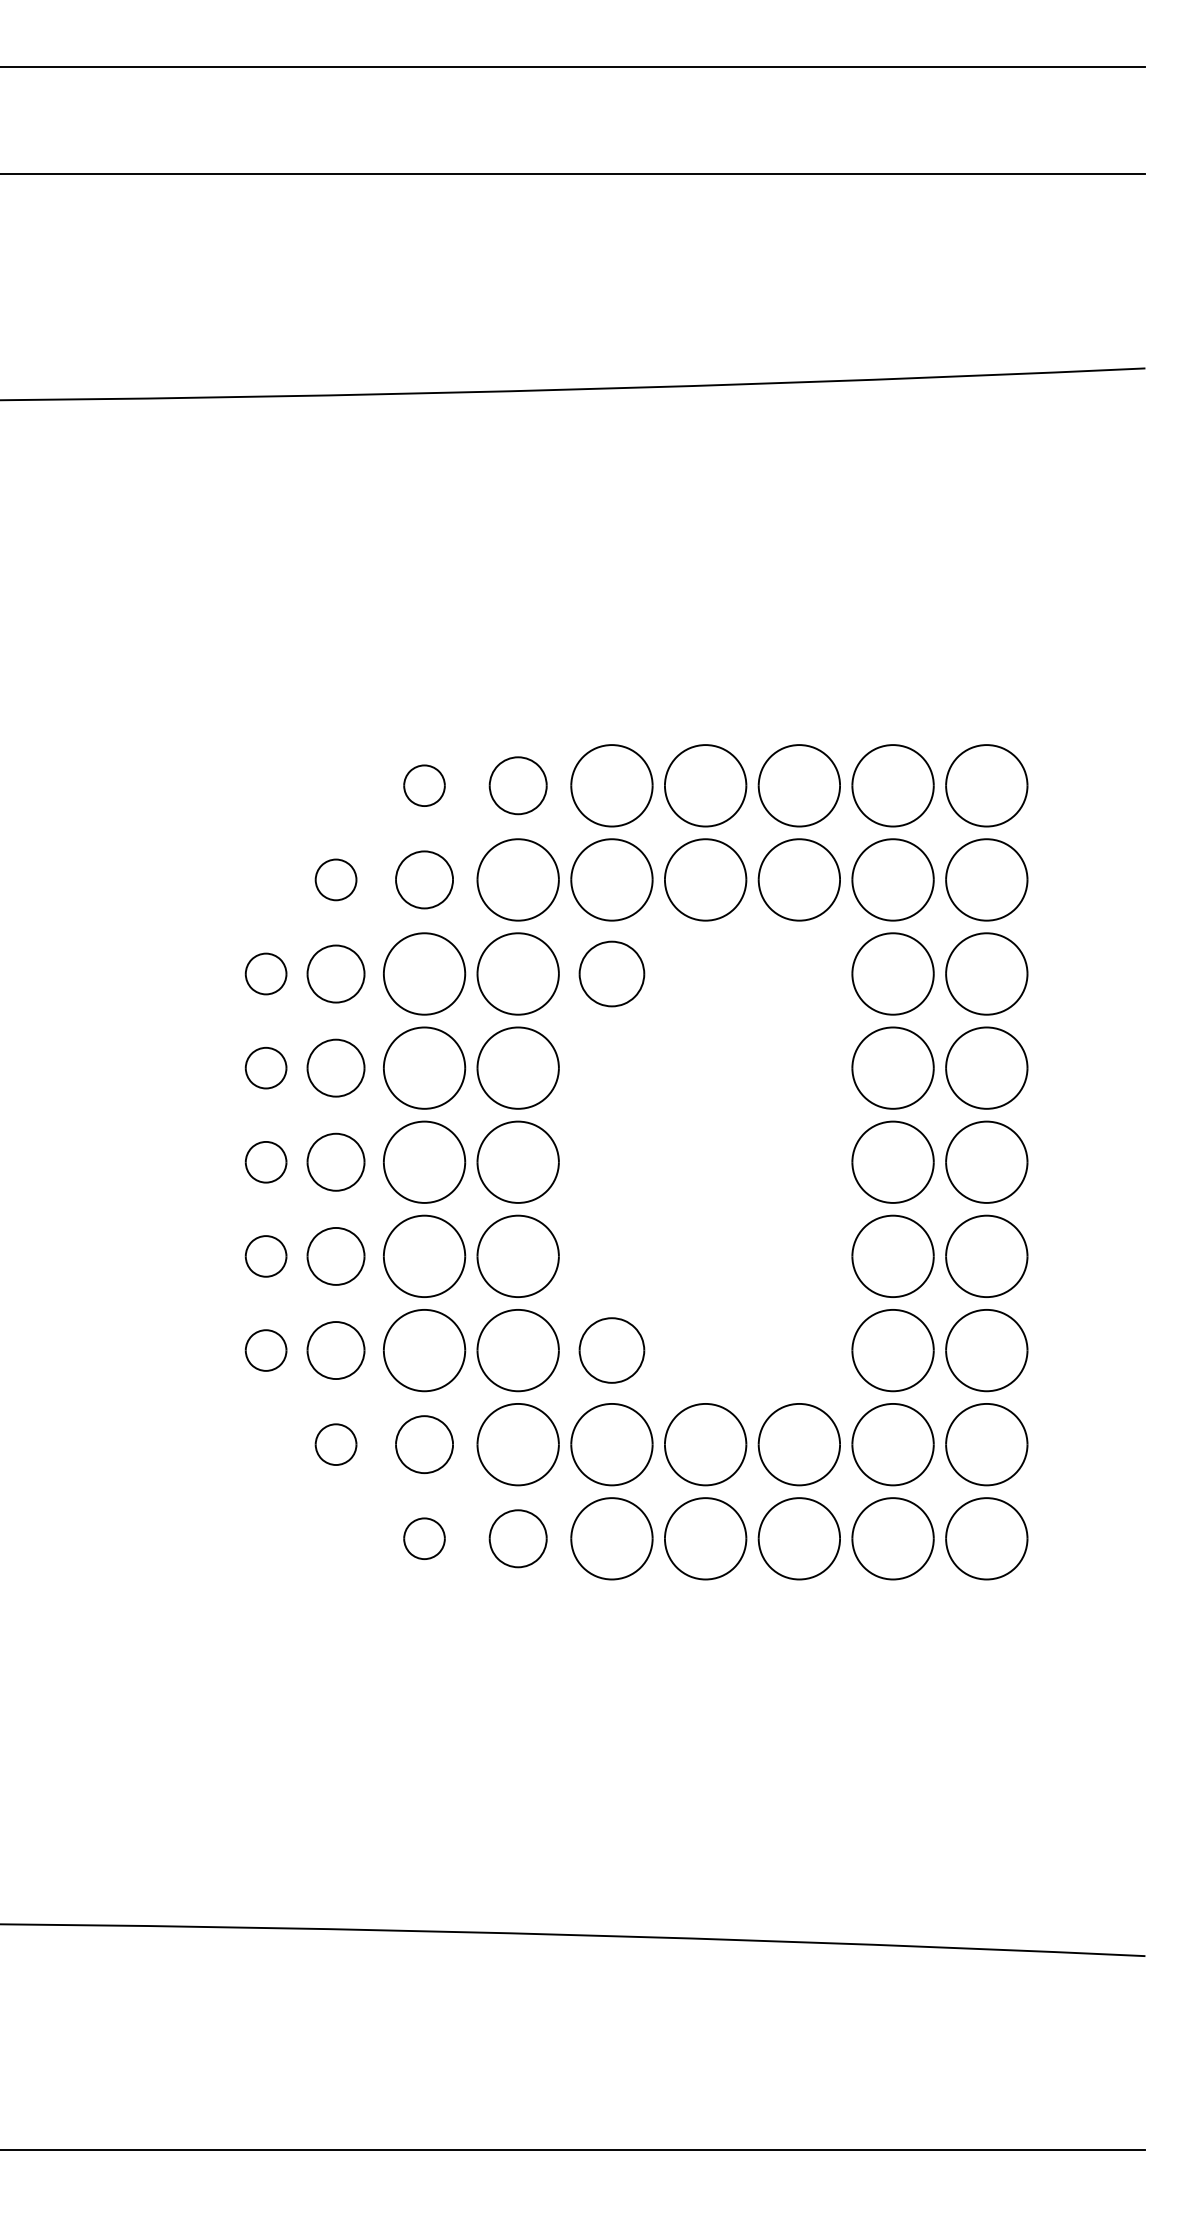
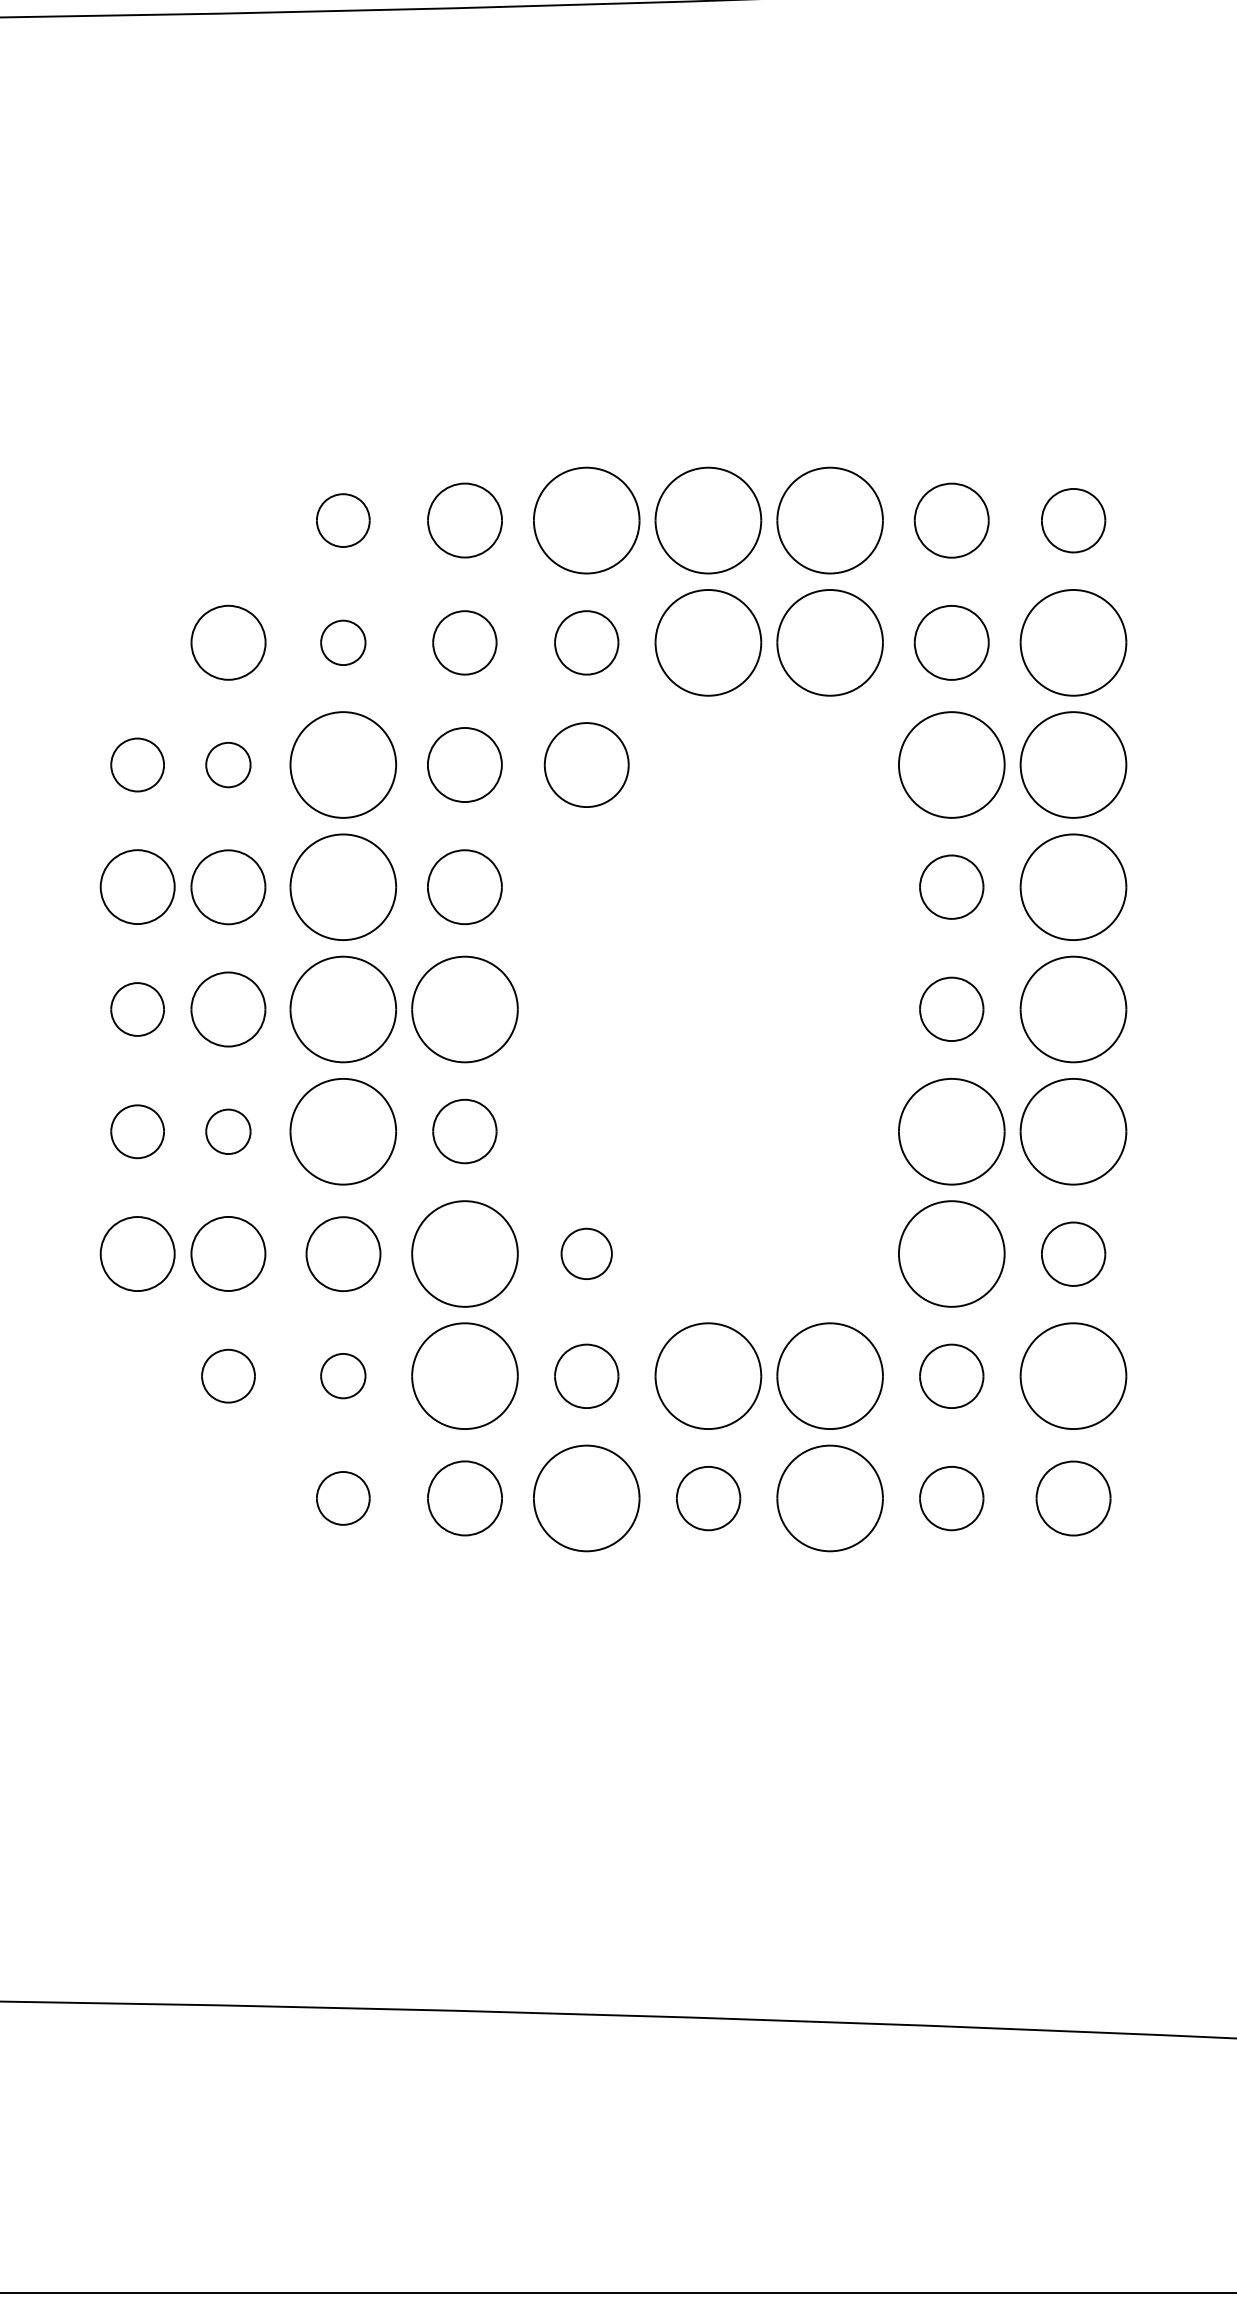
part: (892, 785) -> (951, 520), size x0.7
part: (986, 785) -> (1073, 520), size x0.6
part: (335, 879) -> (227, 642), size x1.4
part: (424, 879) -> (343, 642), size x0.6
part: (517, 879) -> (464, 642), size x0.6
part: (611, 879) -> (586, 642), size x0.6
part: (892, 879) -> (951, 642), size x0.7
part: (335, 973) -> (227, 764), size x0.6
part: (517, 973) -> (464, 764), size x0.7
part: (517, 1067) -> (464, 886), size x0.7
part: (892, 1067) -> (951, 886), size x0.6
part: (265, 1068) -> (136, 887), size x1.4
part: (892, 1161) -> (951, 1008), size x0.6
part: (517, 1255) -> (464, 1130), size x0.6
part: (335, 1256) -> (227, 1131), size x0.6
part: (265, 1350) -> (136, 1253), size x1.4
part: (424, 1350) -> (343, 1253), size x0.7
part: (611, 1350) -> (586, 1253), size x0.6
part: (986, 1350) -> (1073, 1253), size x0.6
part: (424, 1444) -> (343, 1376), size x0.6
part: (611, 1444) -> (586, 1376), size x0.6
part: (892, 1444) -> (951, 1376), size x0.6
part: (705, 1538) -> (708, 1498), size x0.6
part: (892, 1538) -> (951, 1498), size x0.6
part: (986, 1538) -> (1073, 1498), size x0.7

